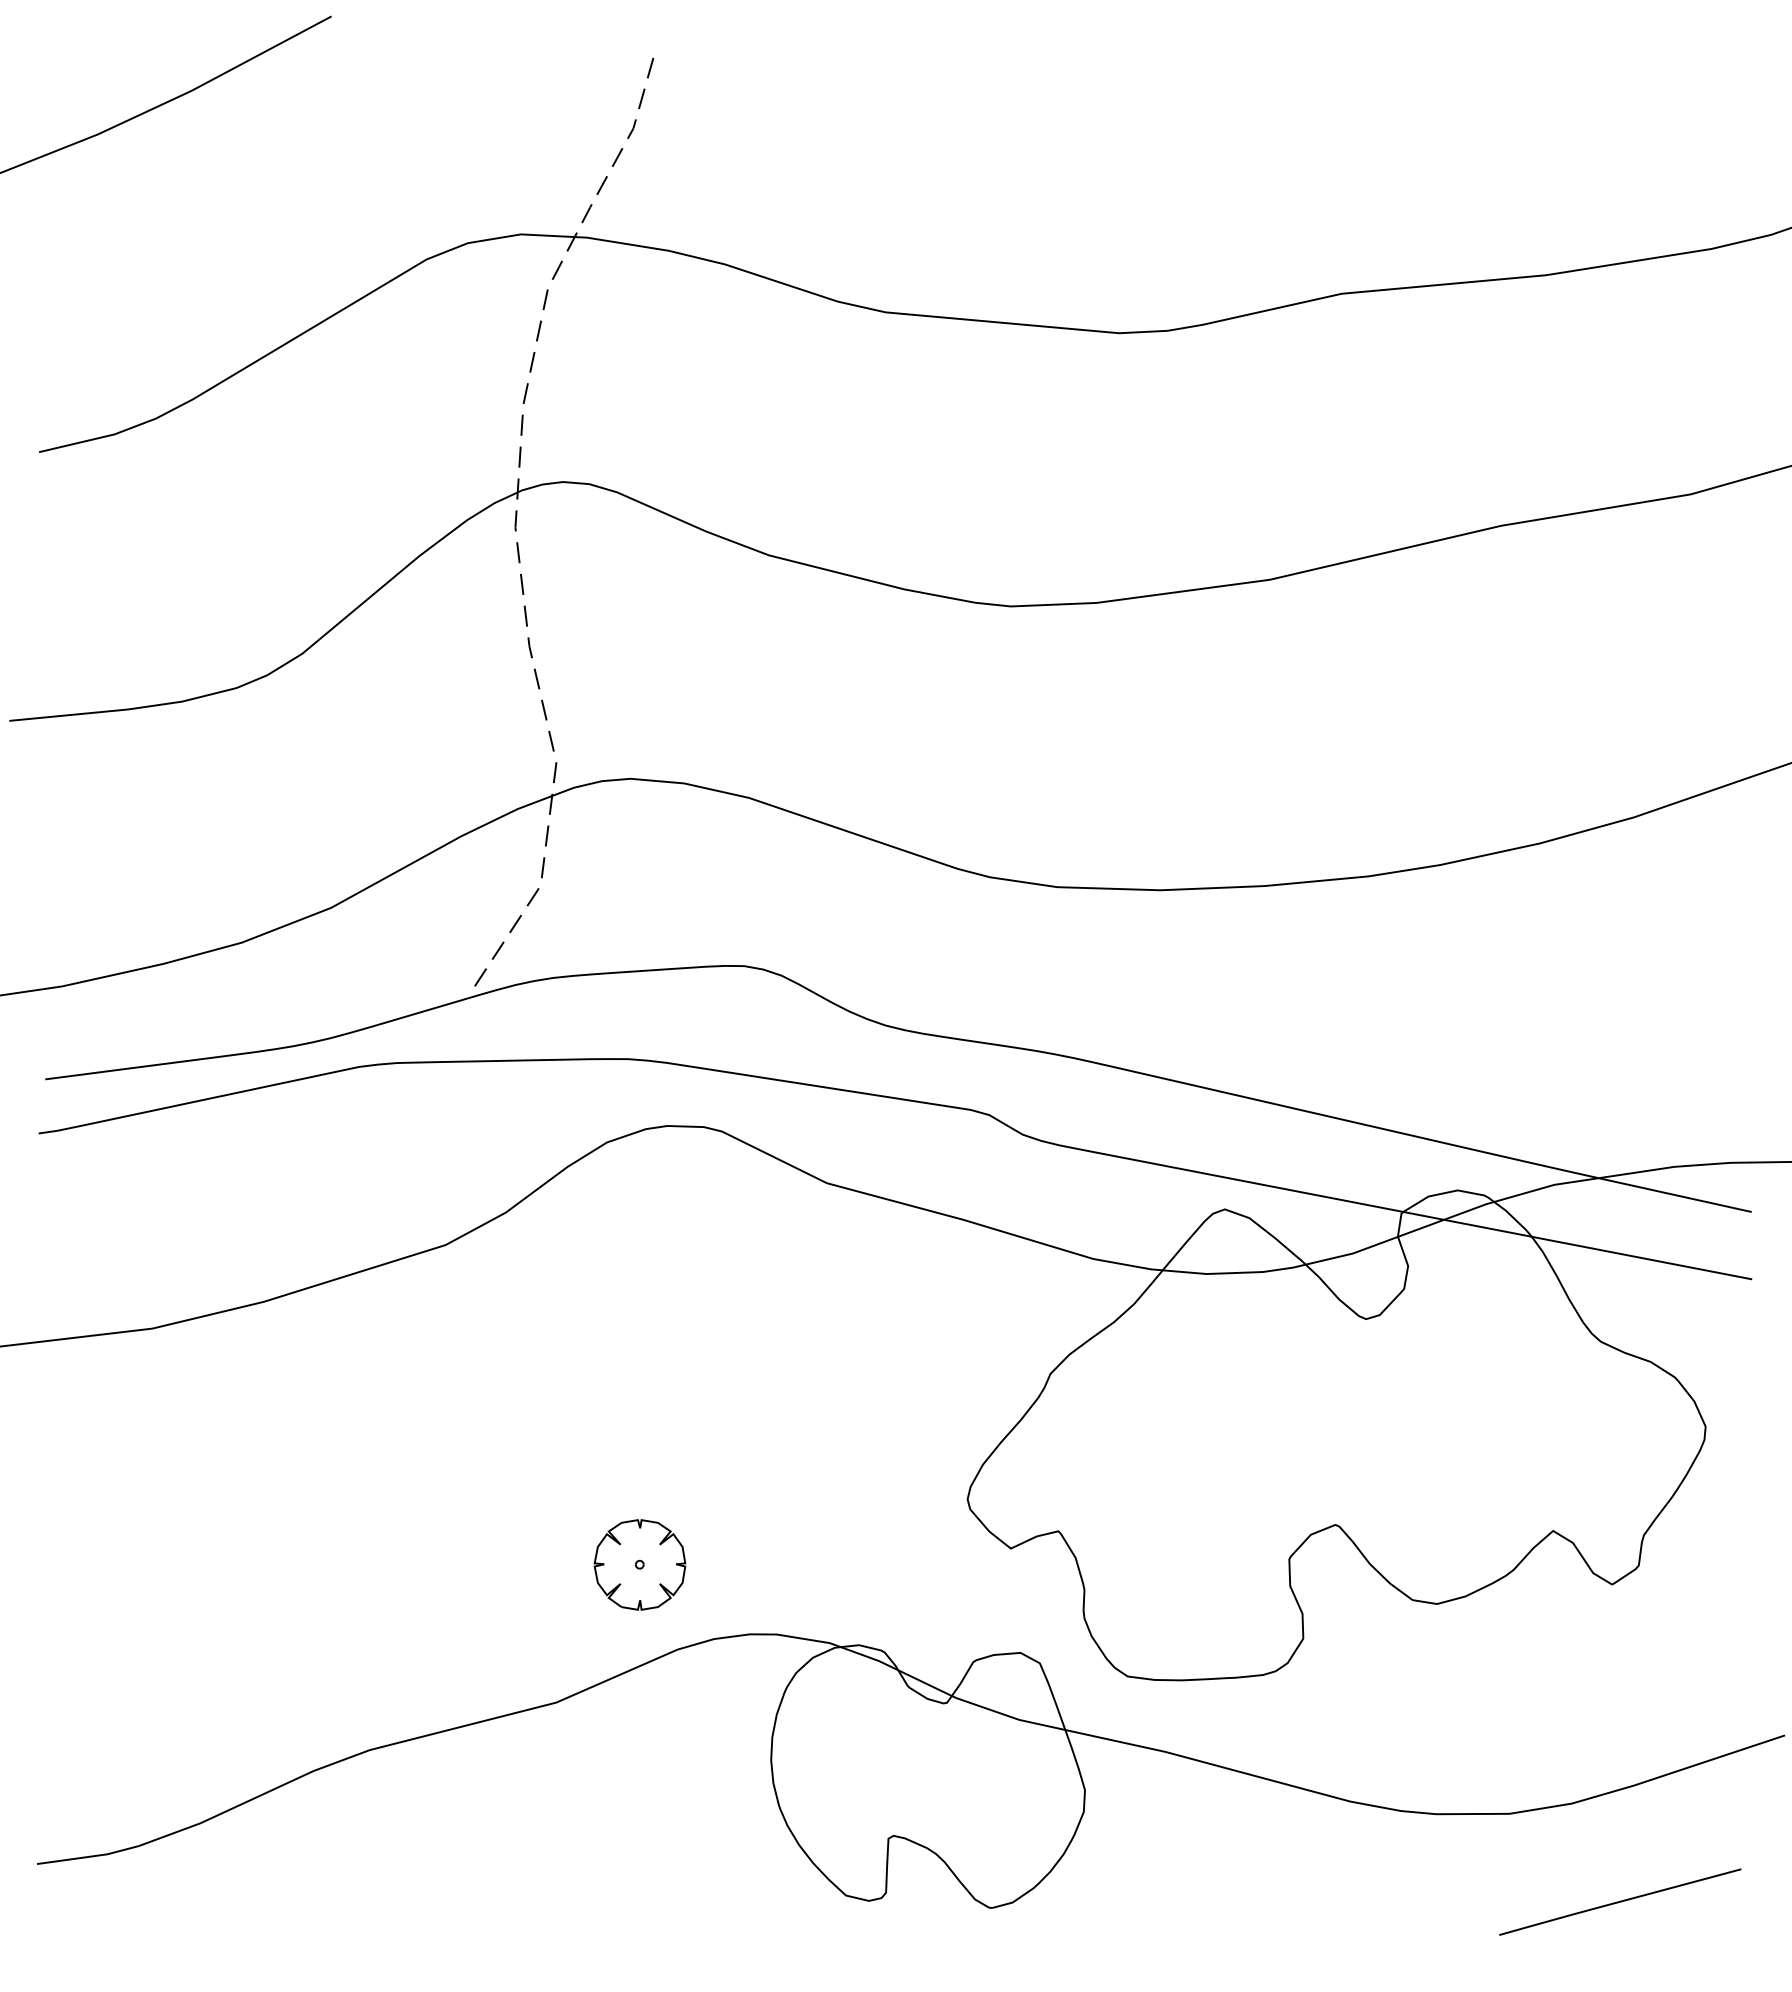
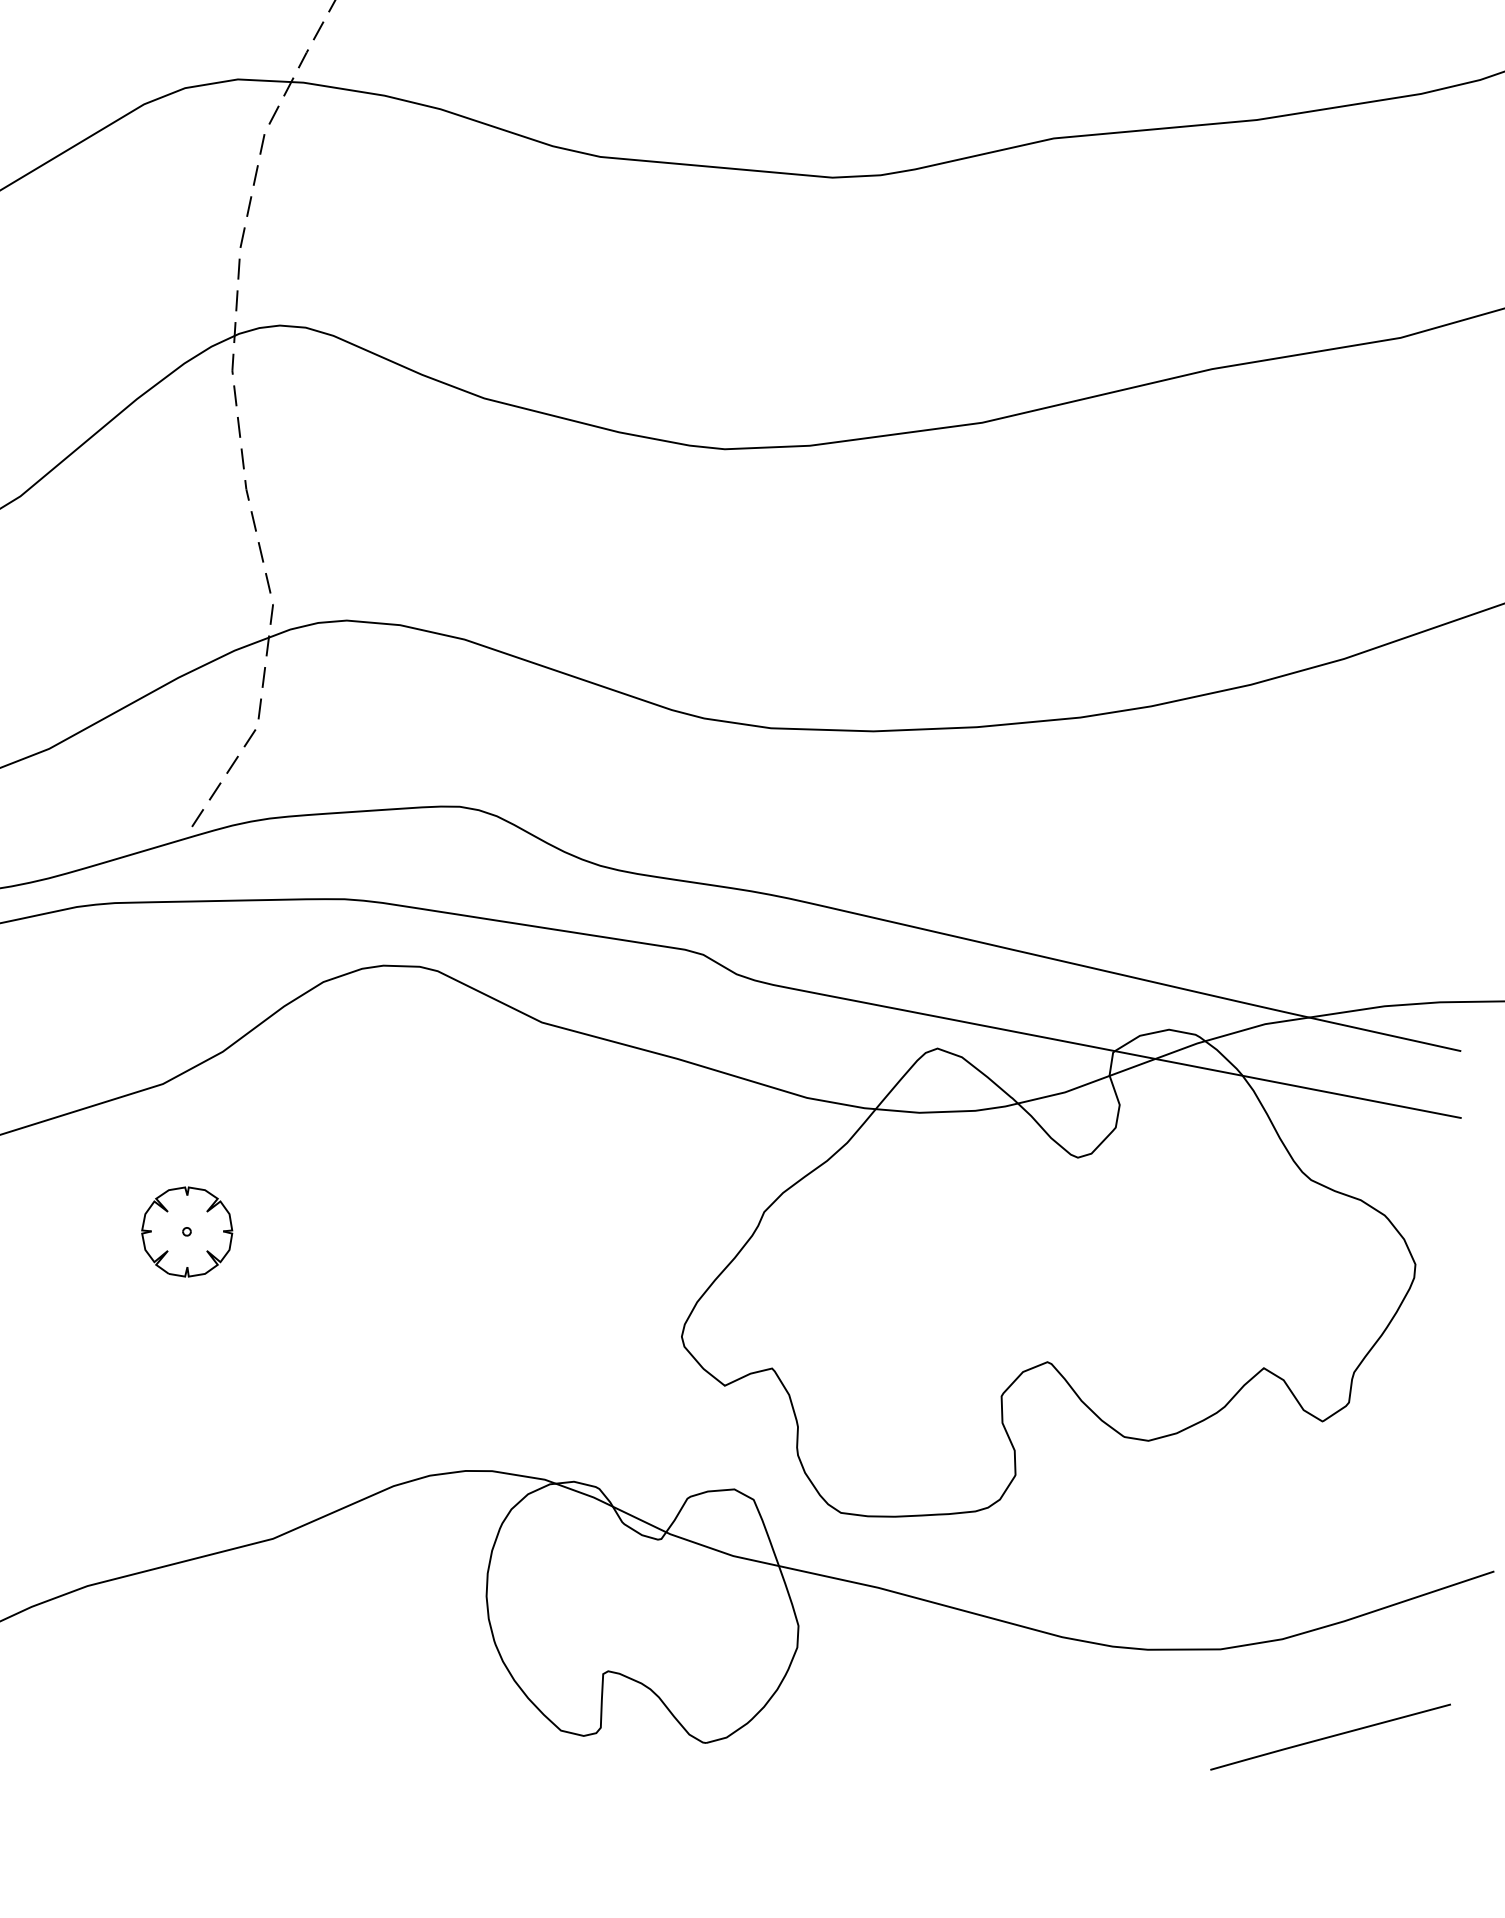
part: (639, 1564) -> (186, 1231), moved

